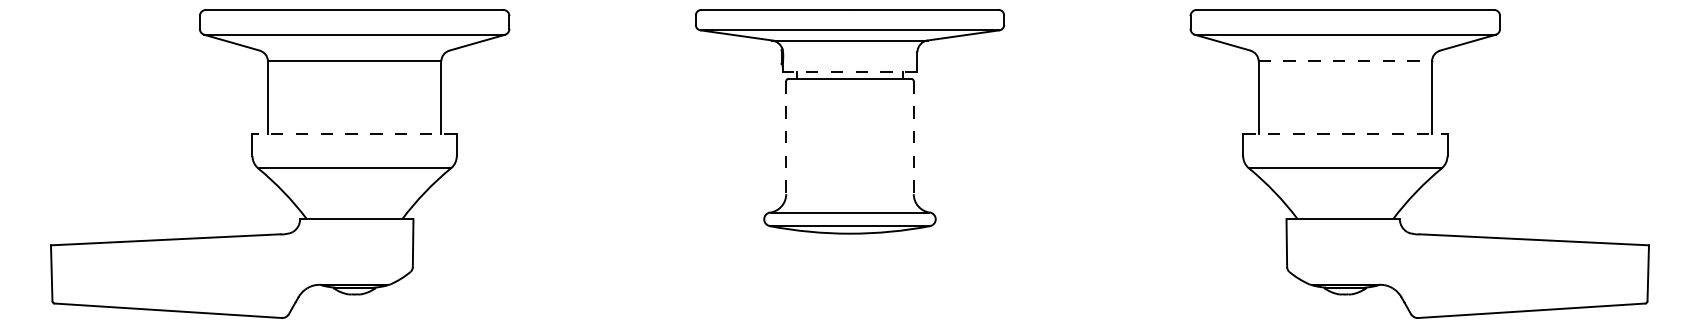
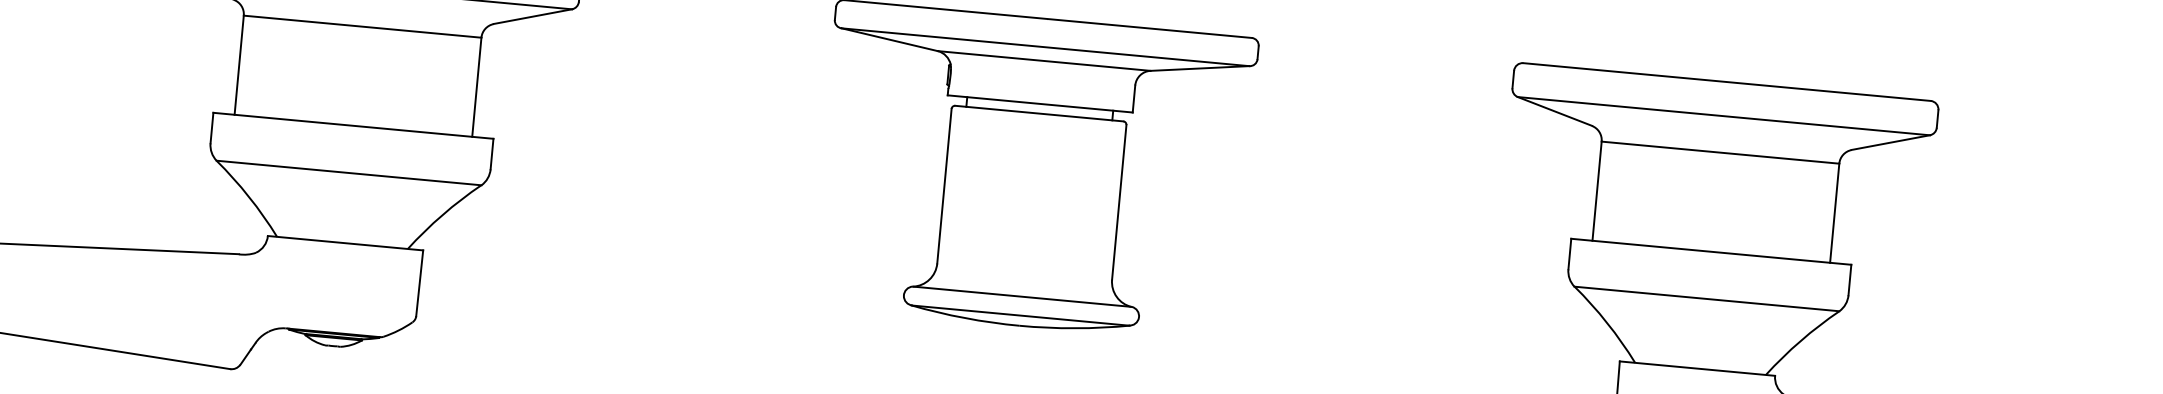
line: (1345, 61) -> (1720, 152), dashed -> solid
line: (849, 71) -> (1039, 103), dashed -> solid
line: (354, 133) -> (353, 125), dashed -> solid
line: (1345, 133) -> (1711, 251), dashed -> solid
line: (786, 138) -> (944, 187), dashed -> solid
line: (913, 138) -> (1118, 203), dashed -> solid

